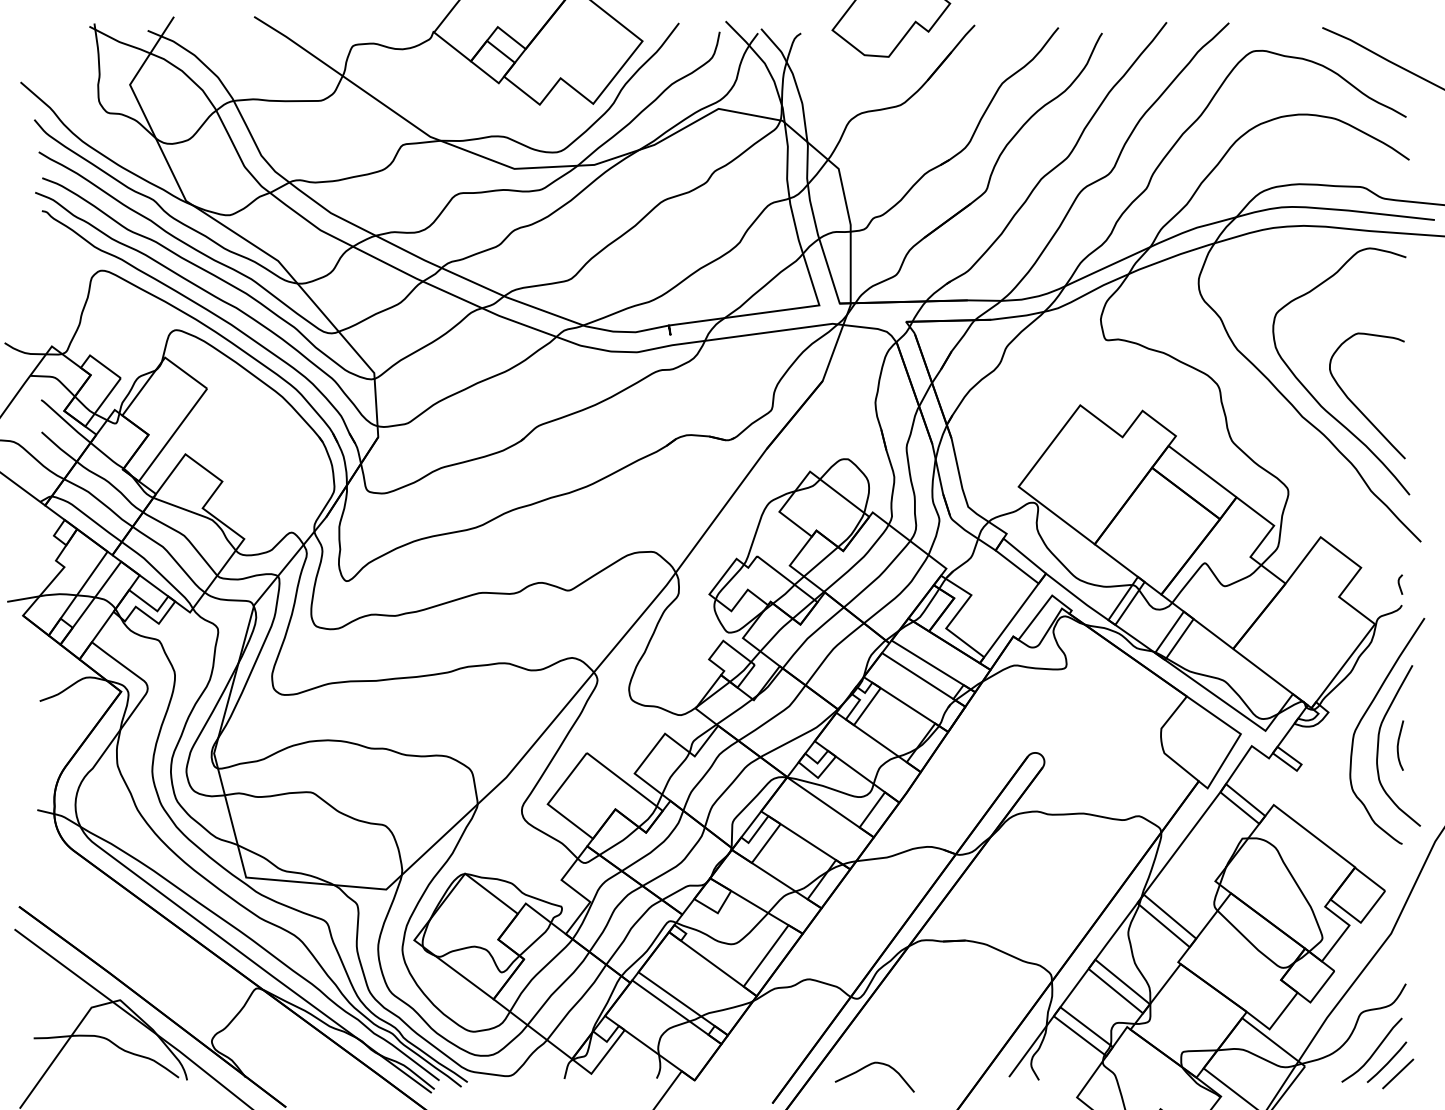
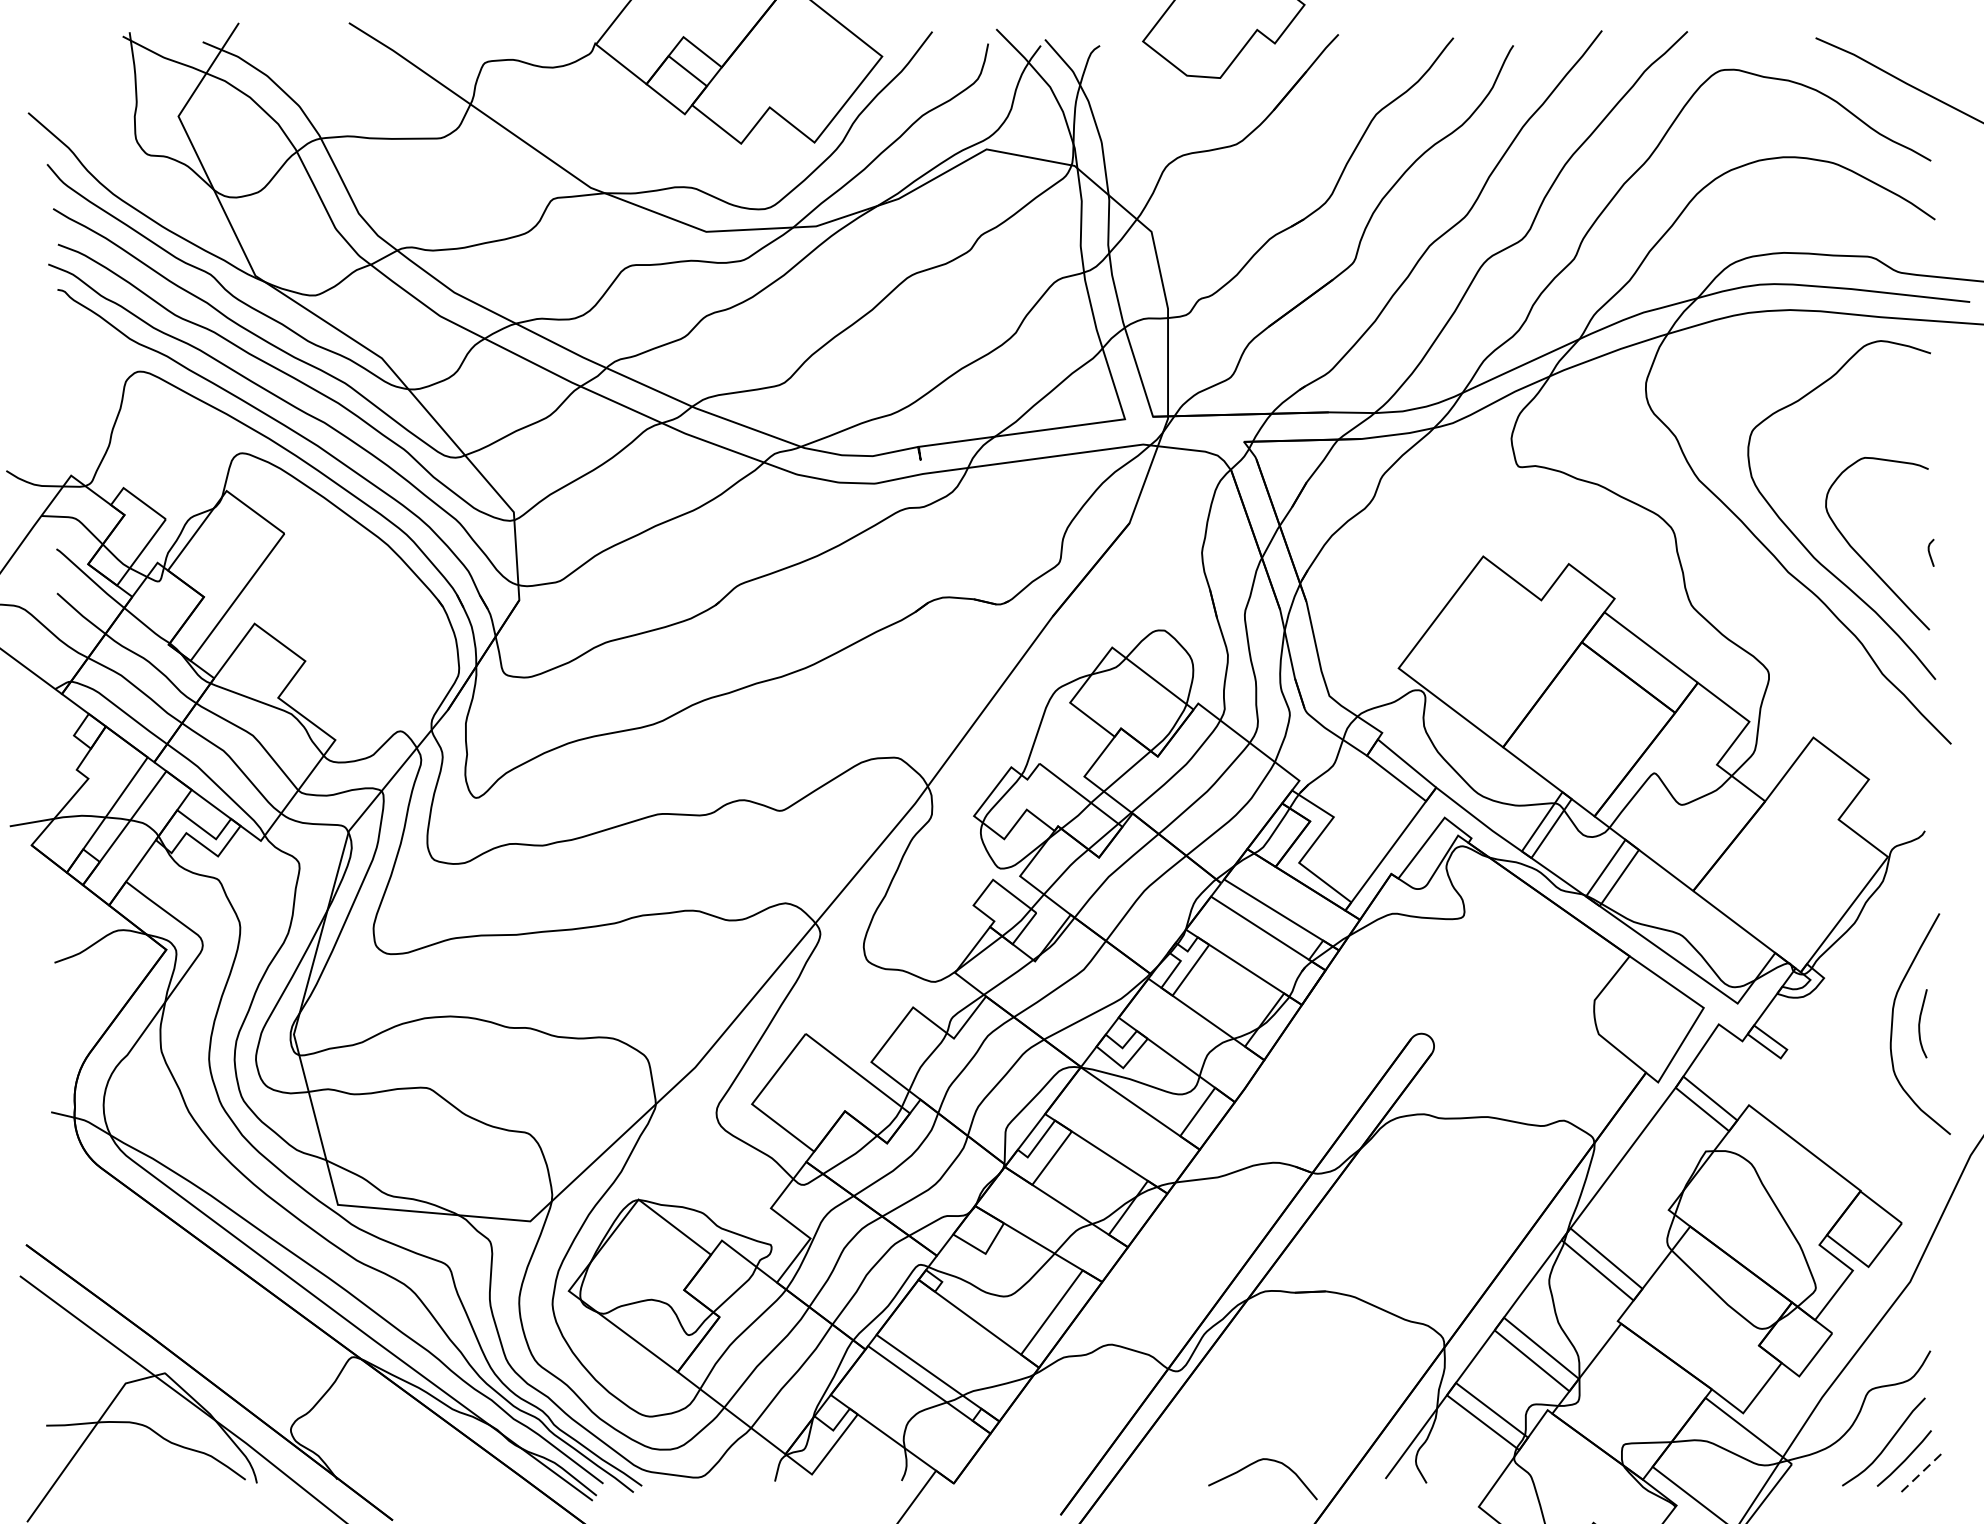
curve: (1399, 584) -> (1929, 552), moved
curve: (1364, 716) -> (1873, 983), removed
curve: (868, 1066) -> (1254, 1464), moved
line: (1398, 1073) -> (1920, 1473), solid -> dashed

